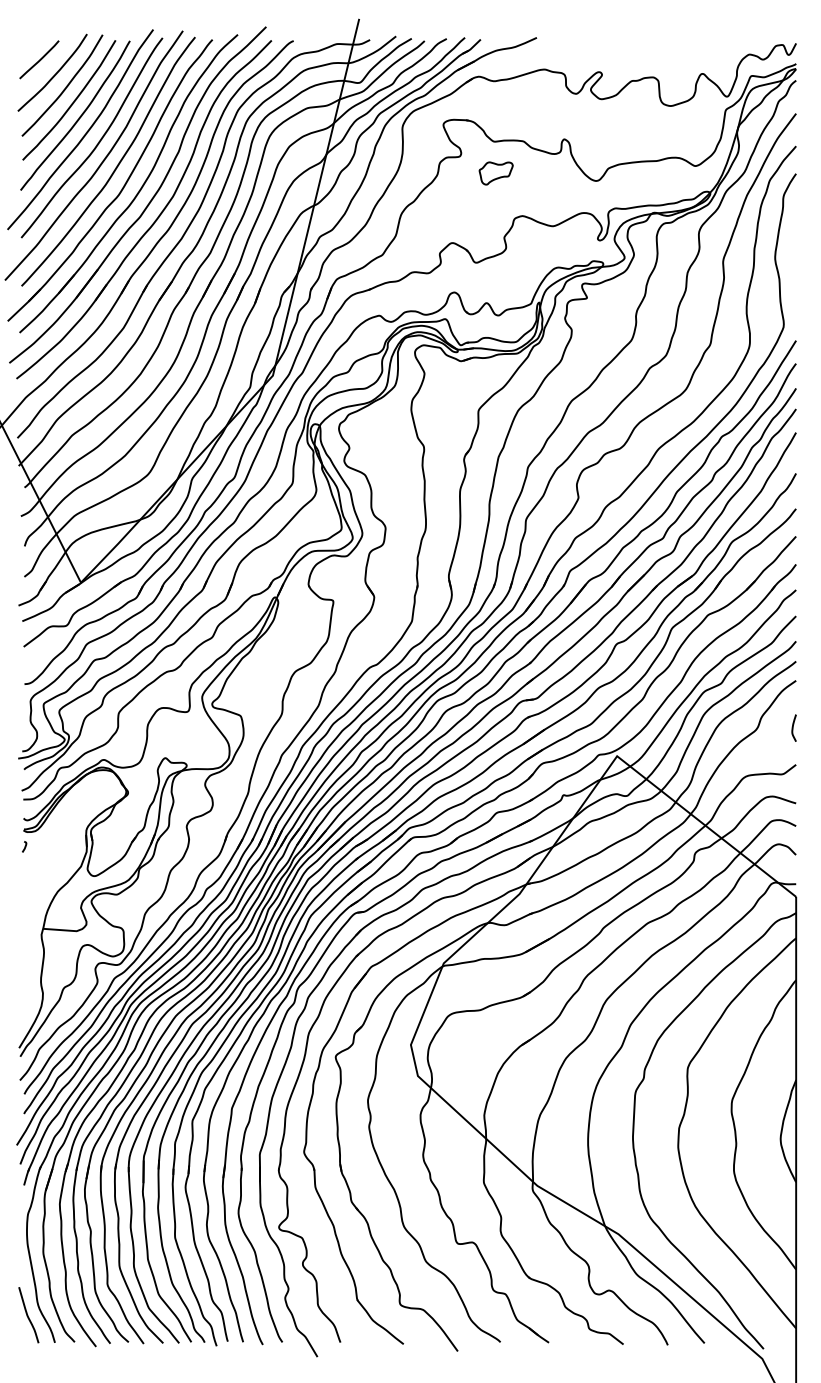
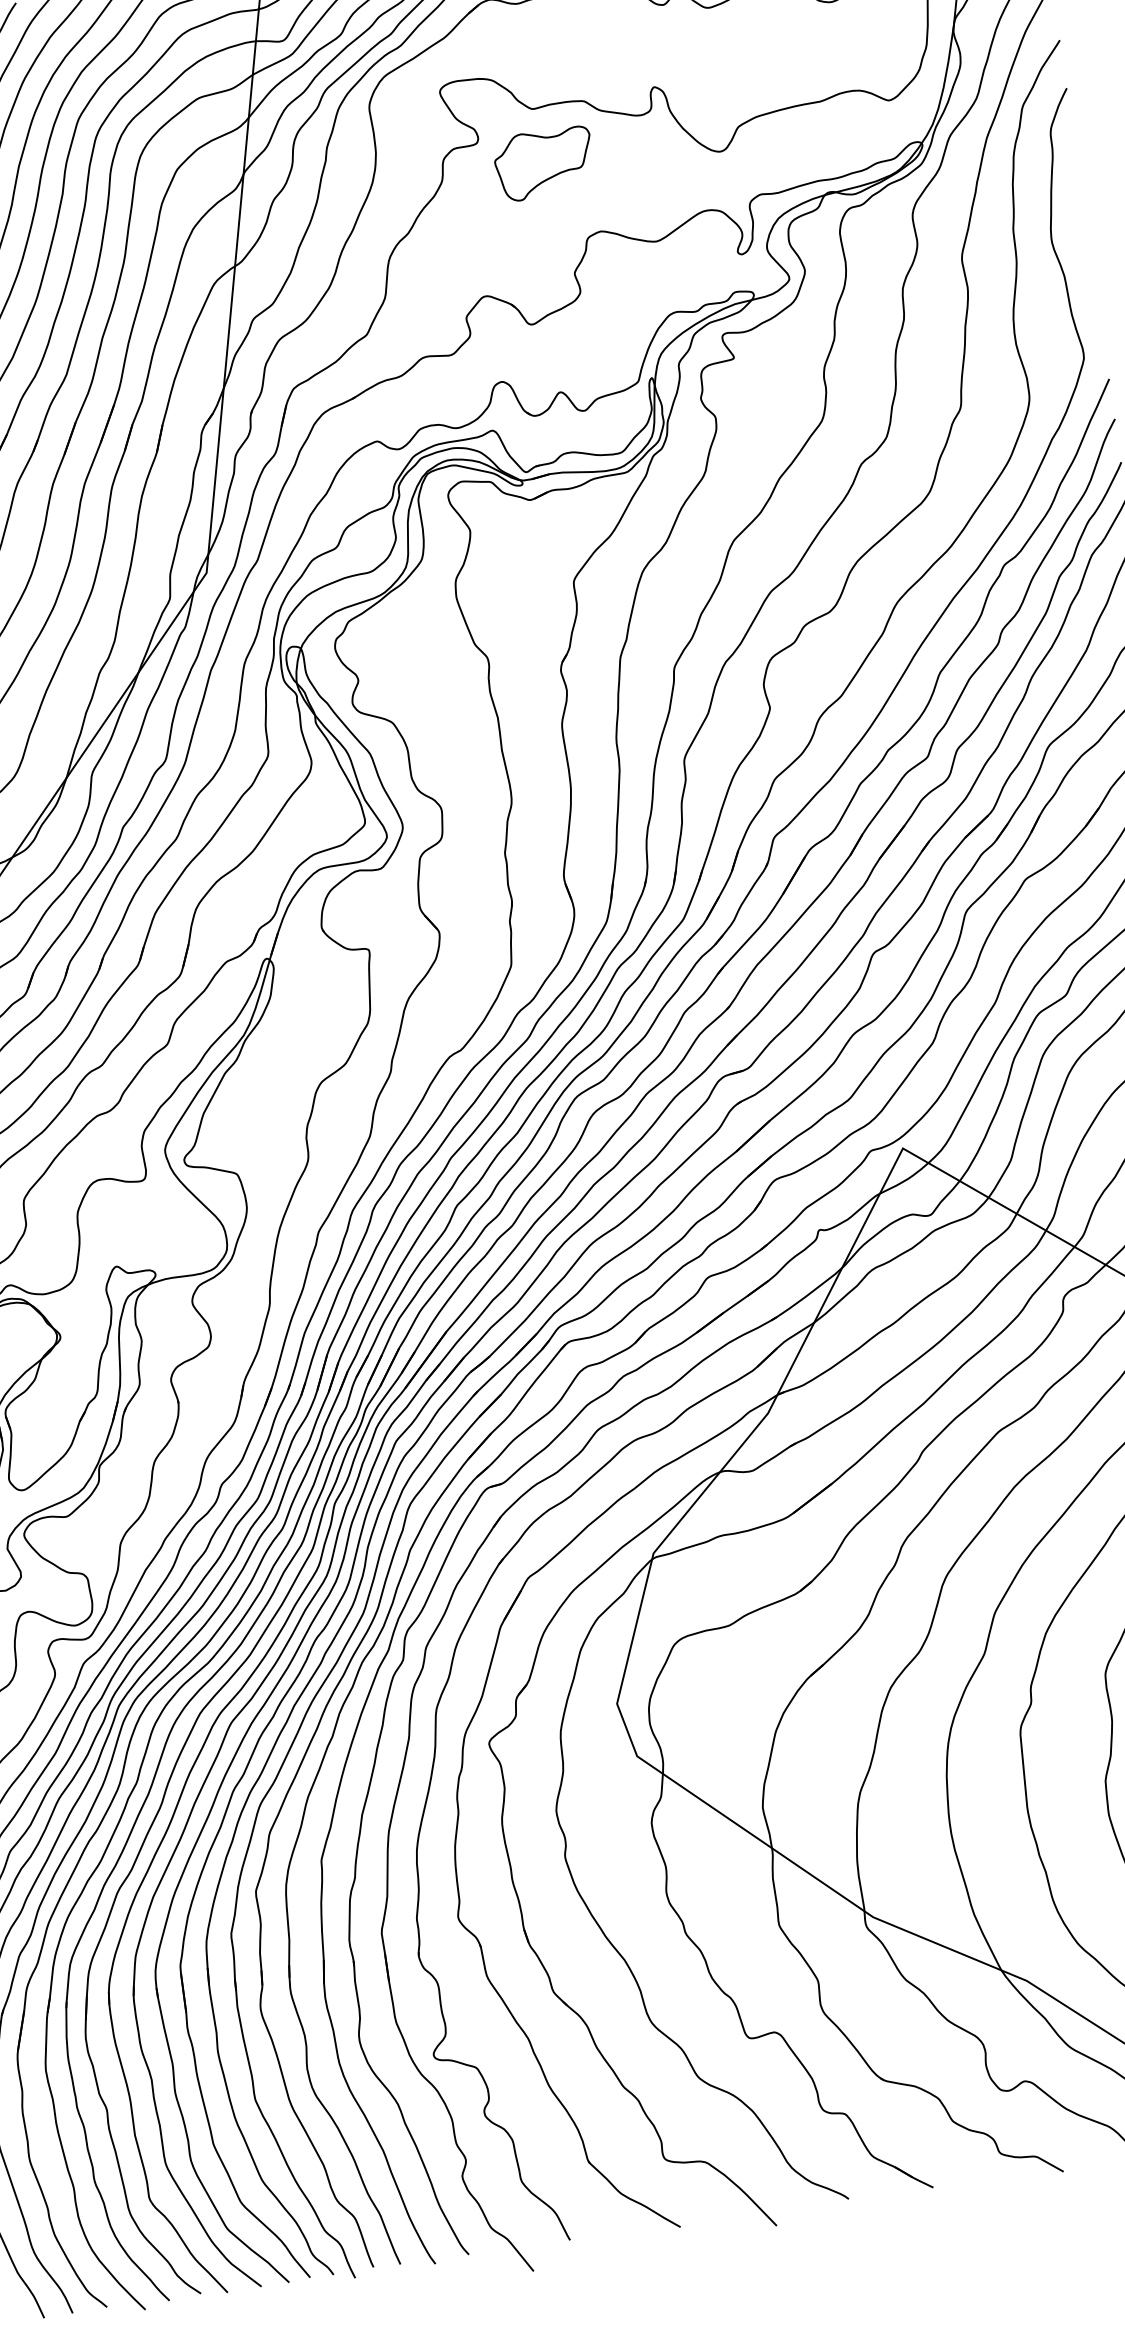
part: (495, 173) -> (542, 164), size x1.67

